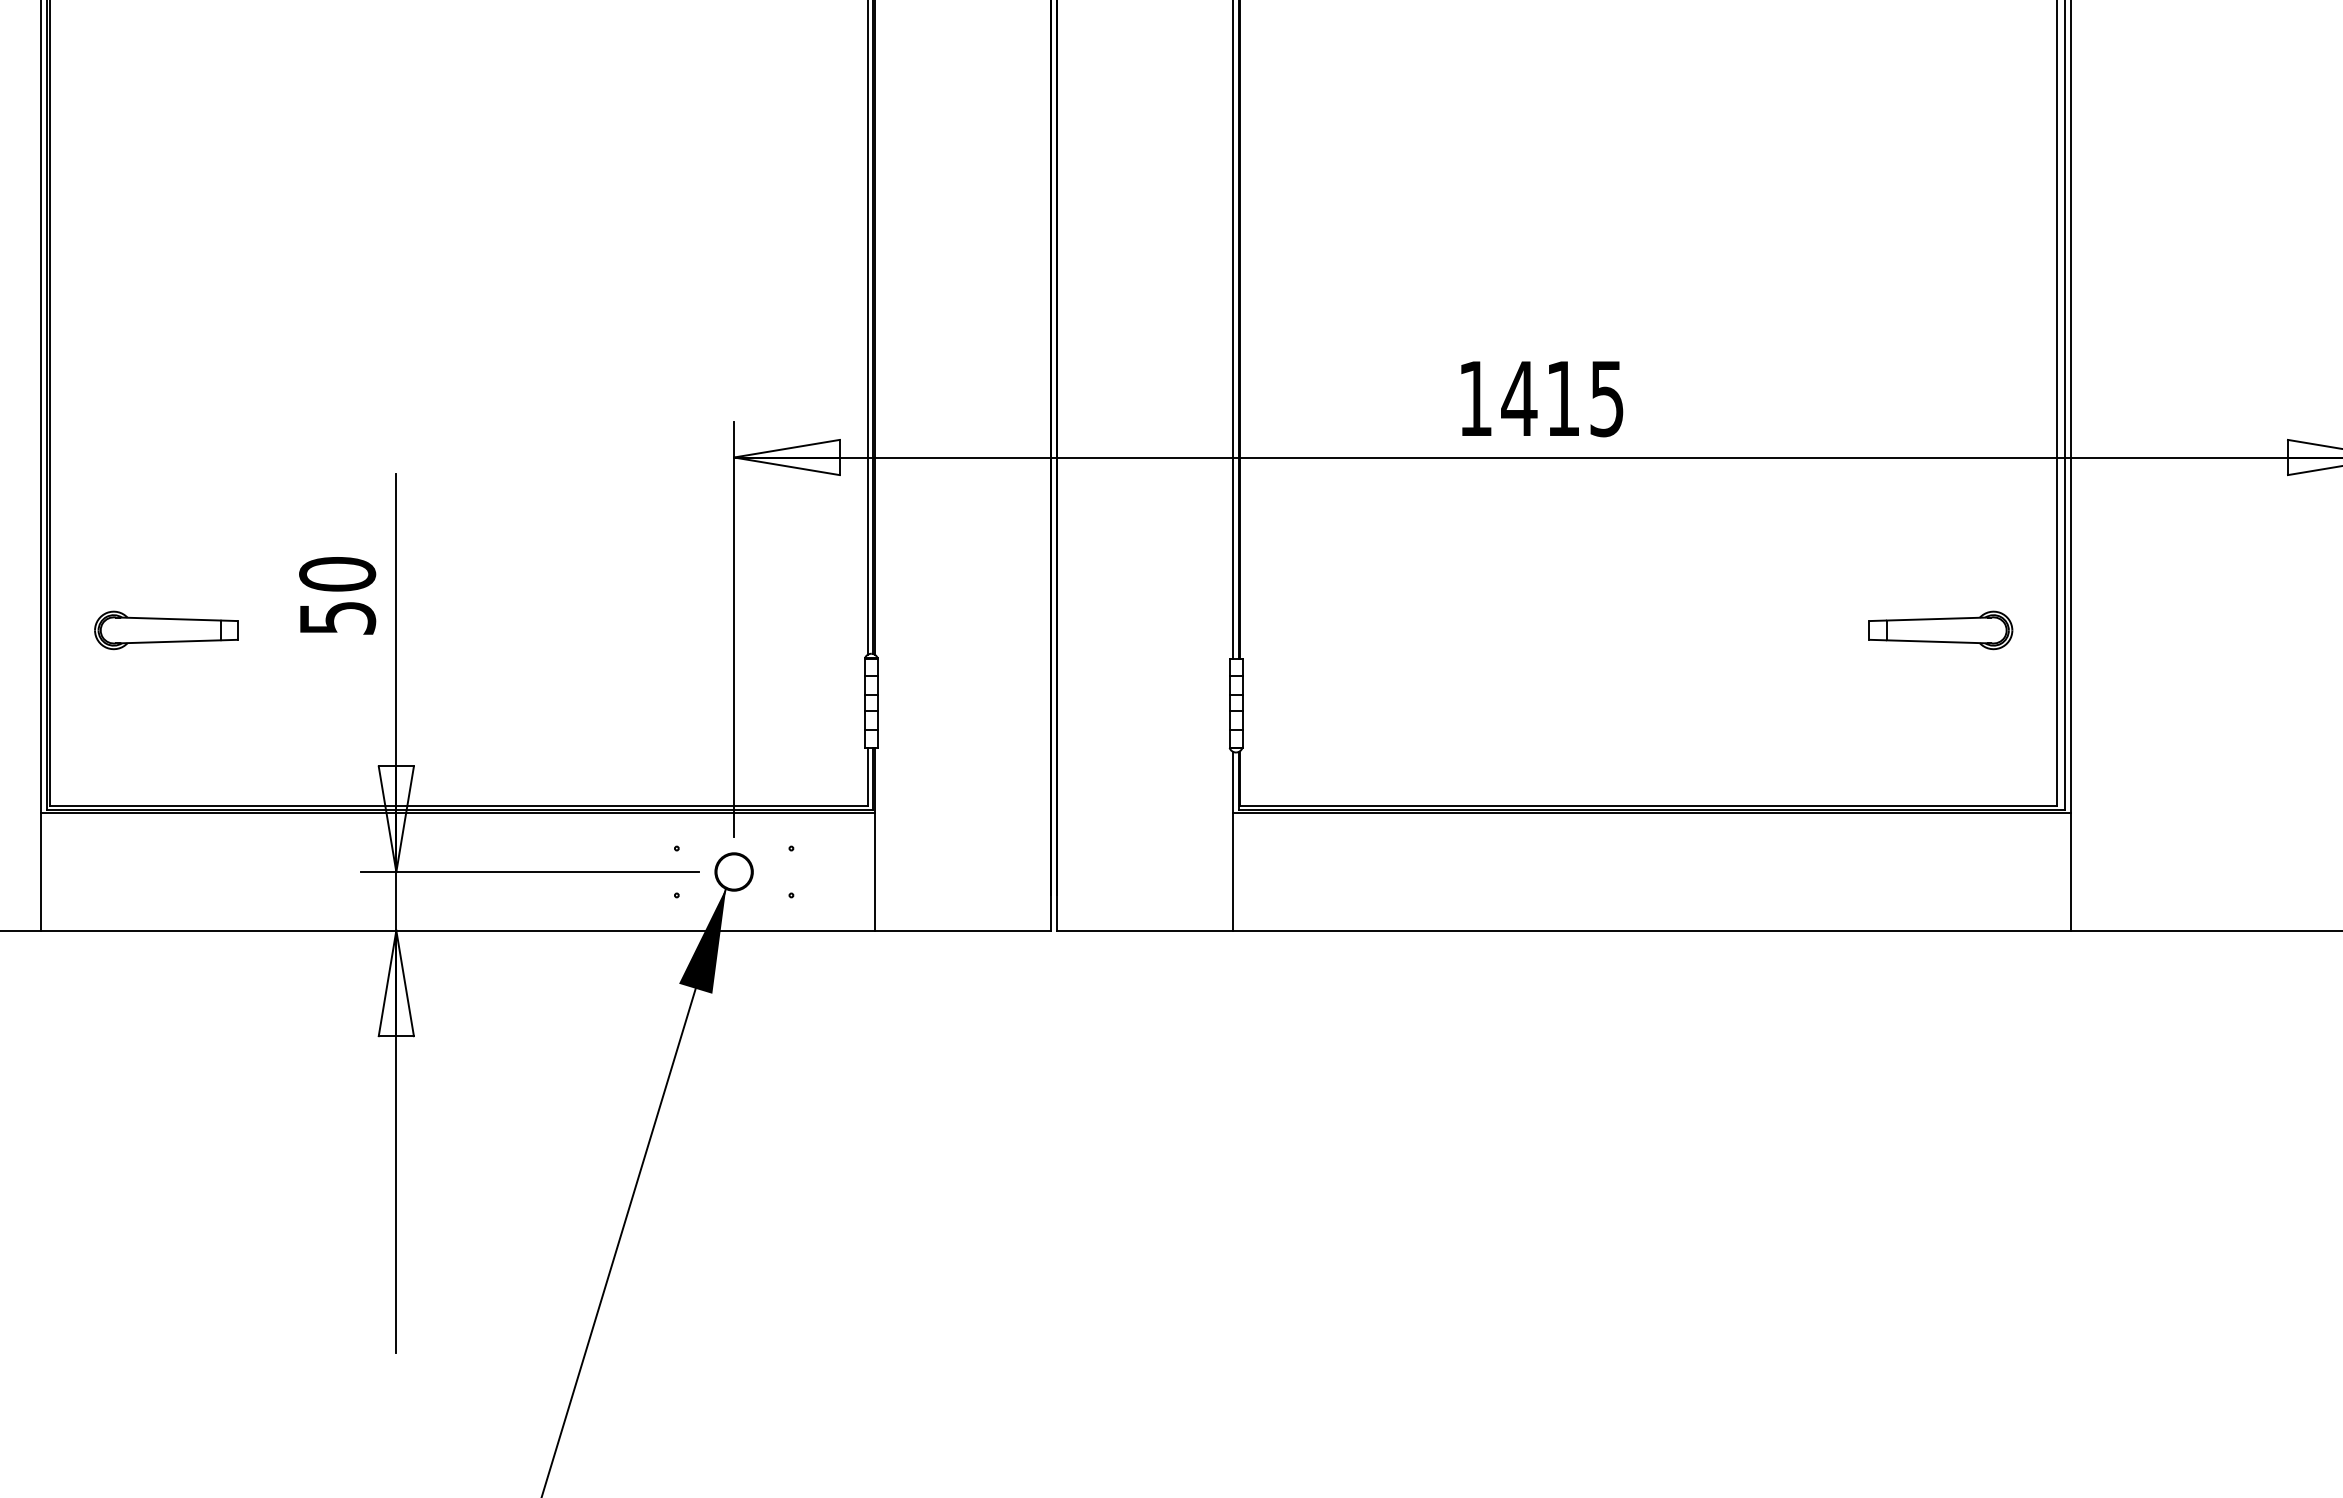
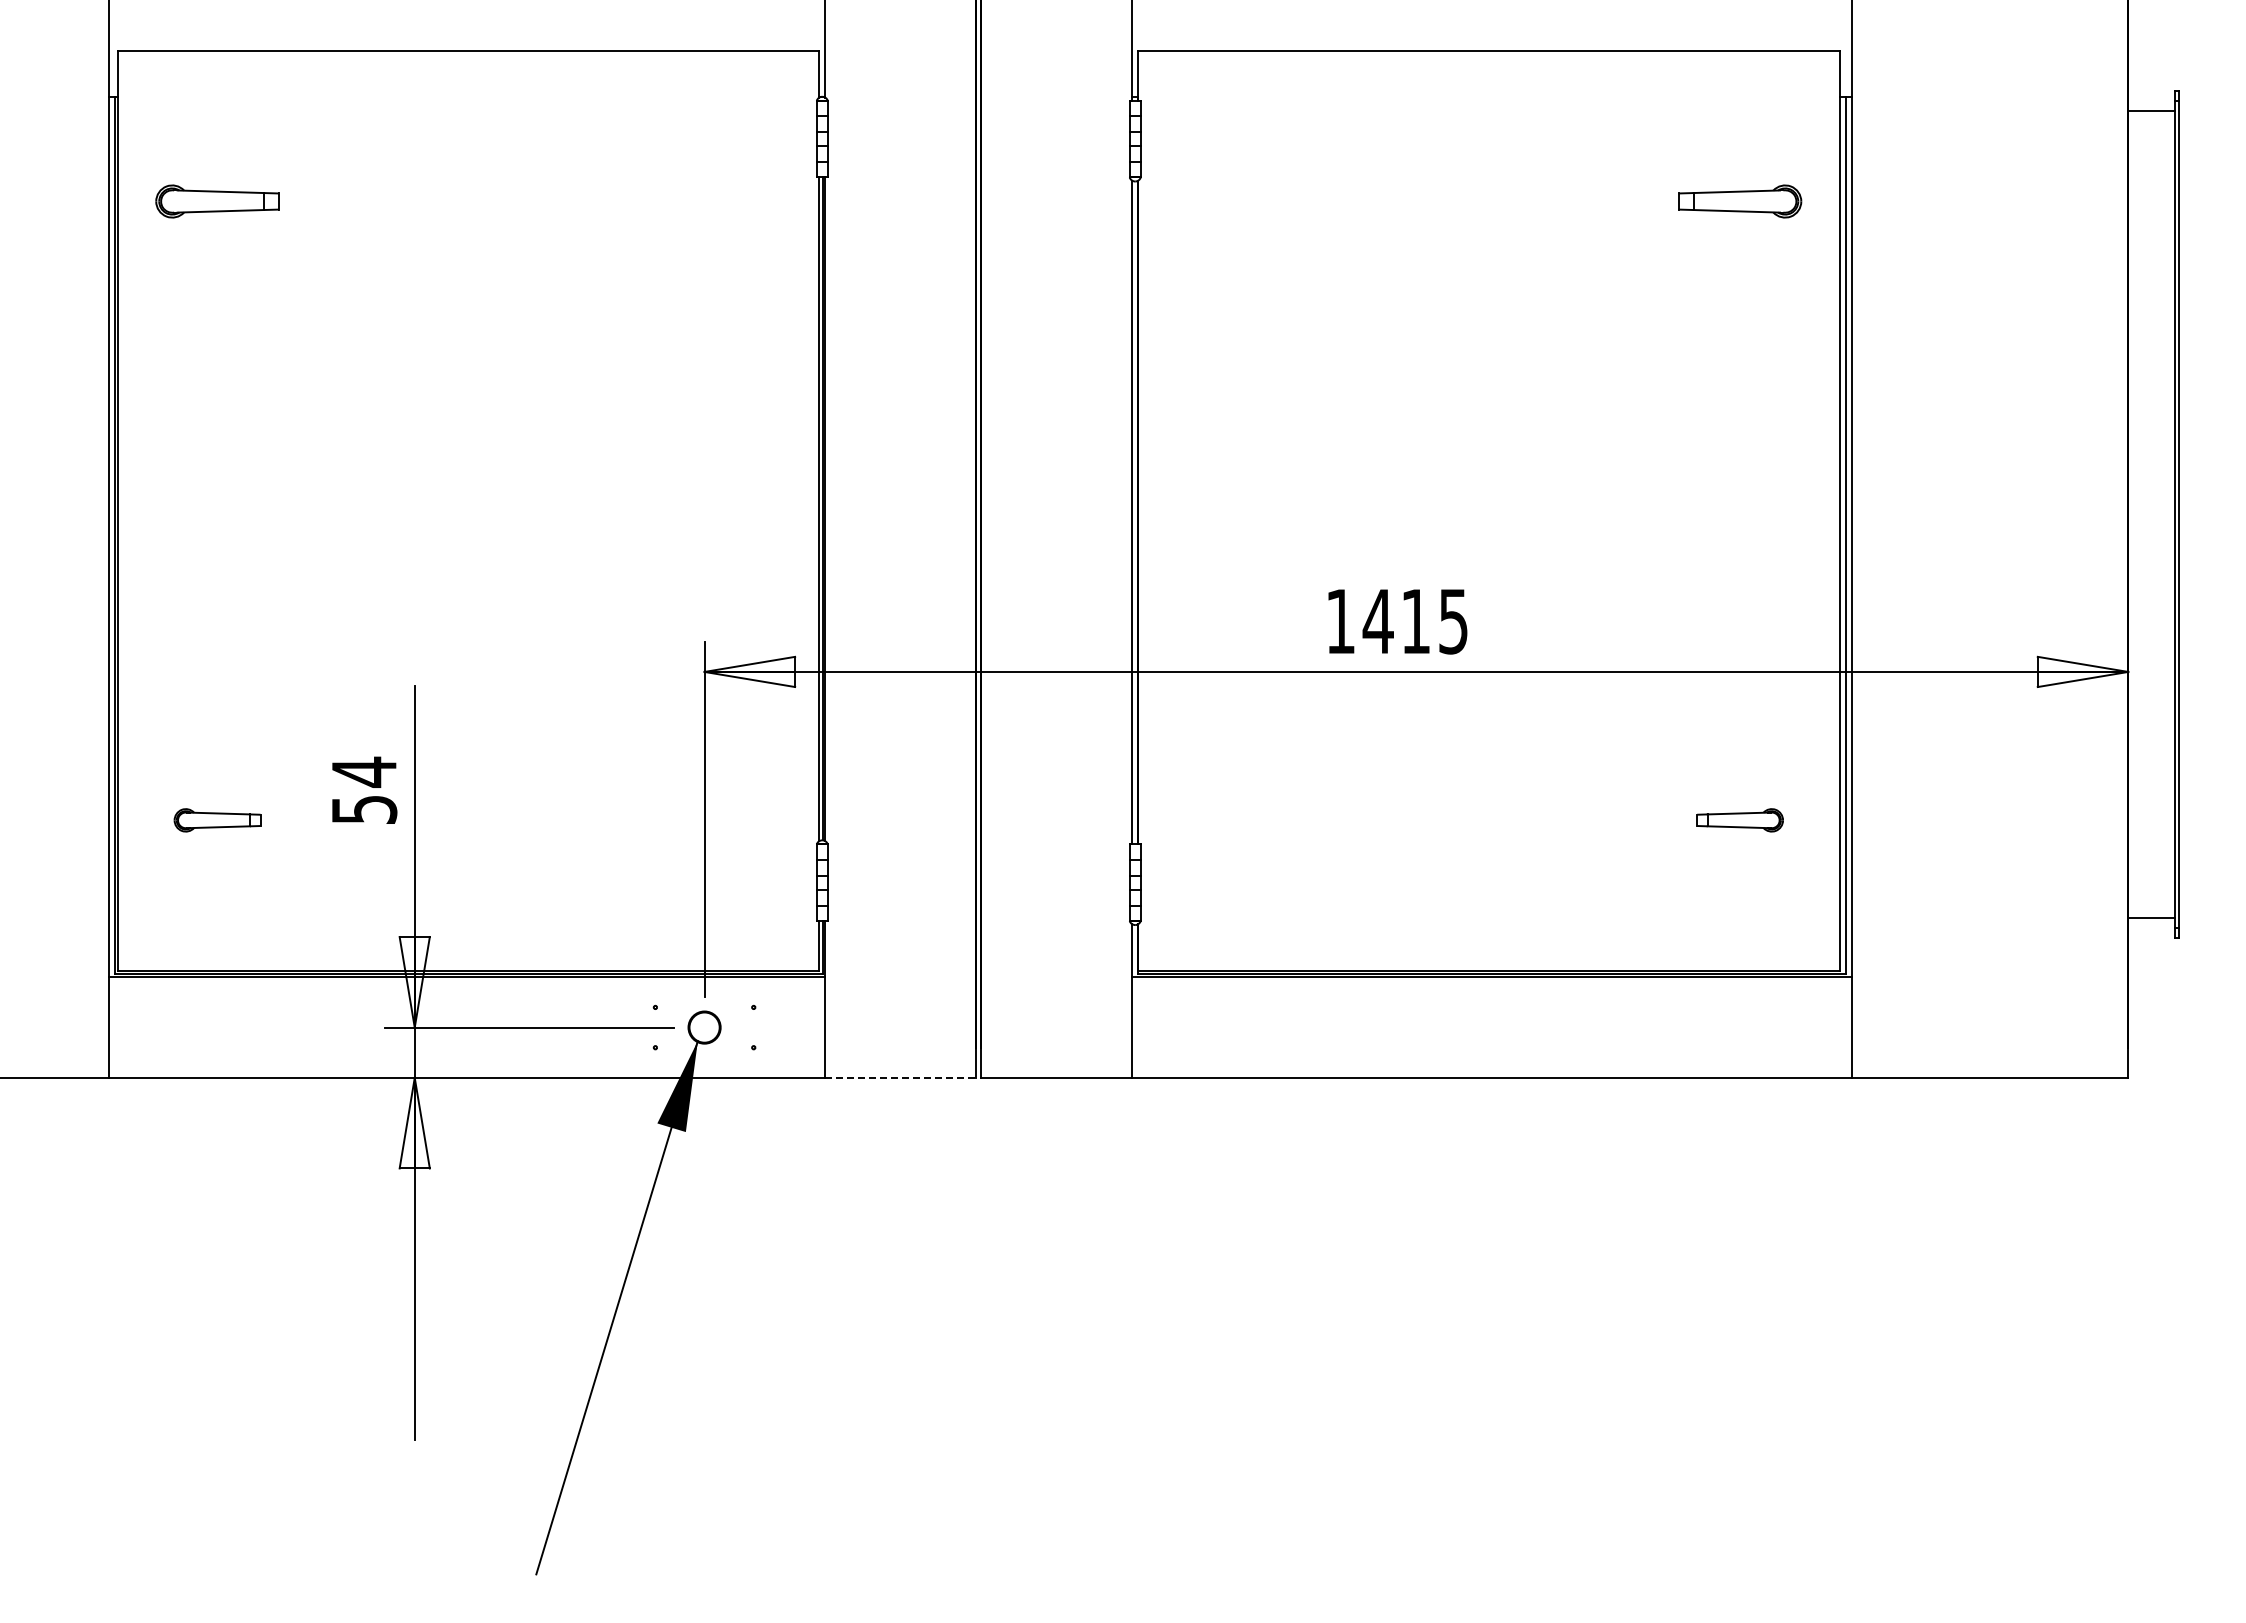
text: (337, 573) -> (364, 771), 50 -> 54
part: (166, 630) -> (217, 820), size x0.7
part: (1941, 630) -> (1740, 820), size x0.7
line: (963, 930) -> (901, 1077), solid -> dashed

